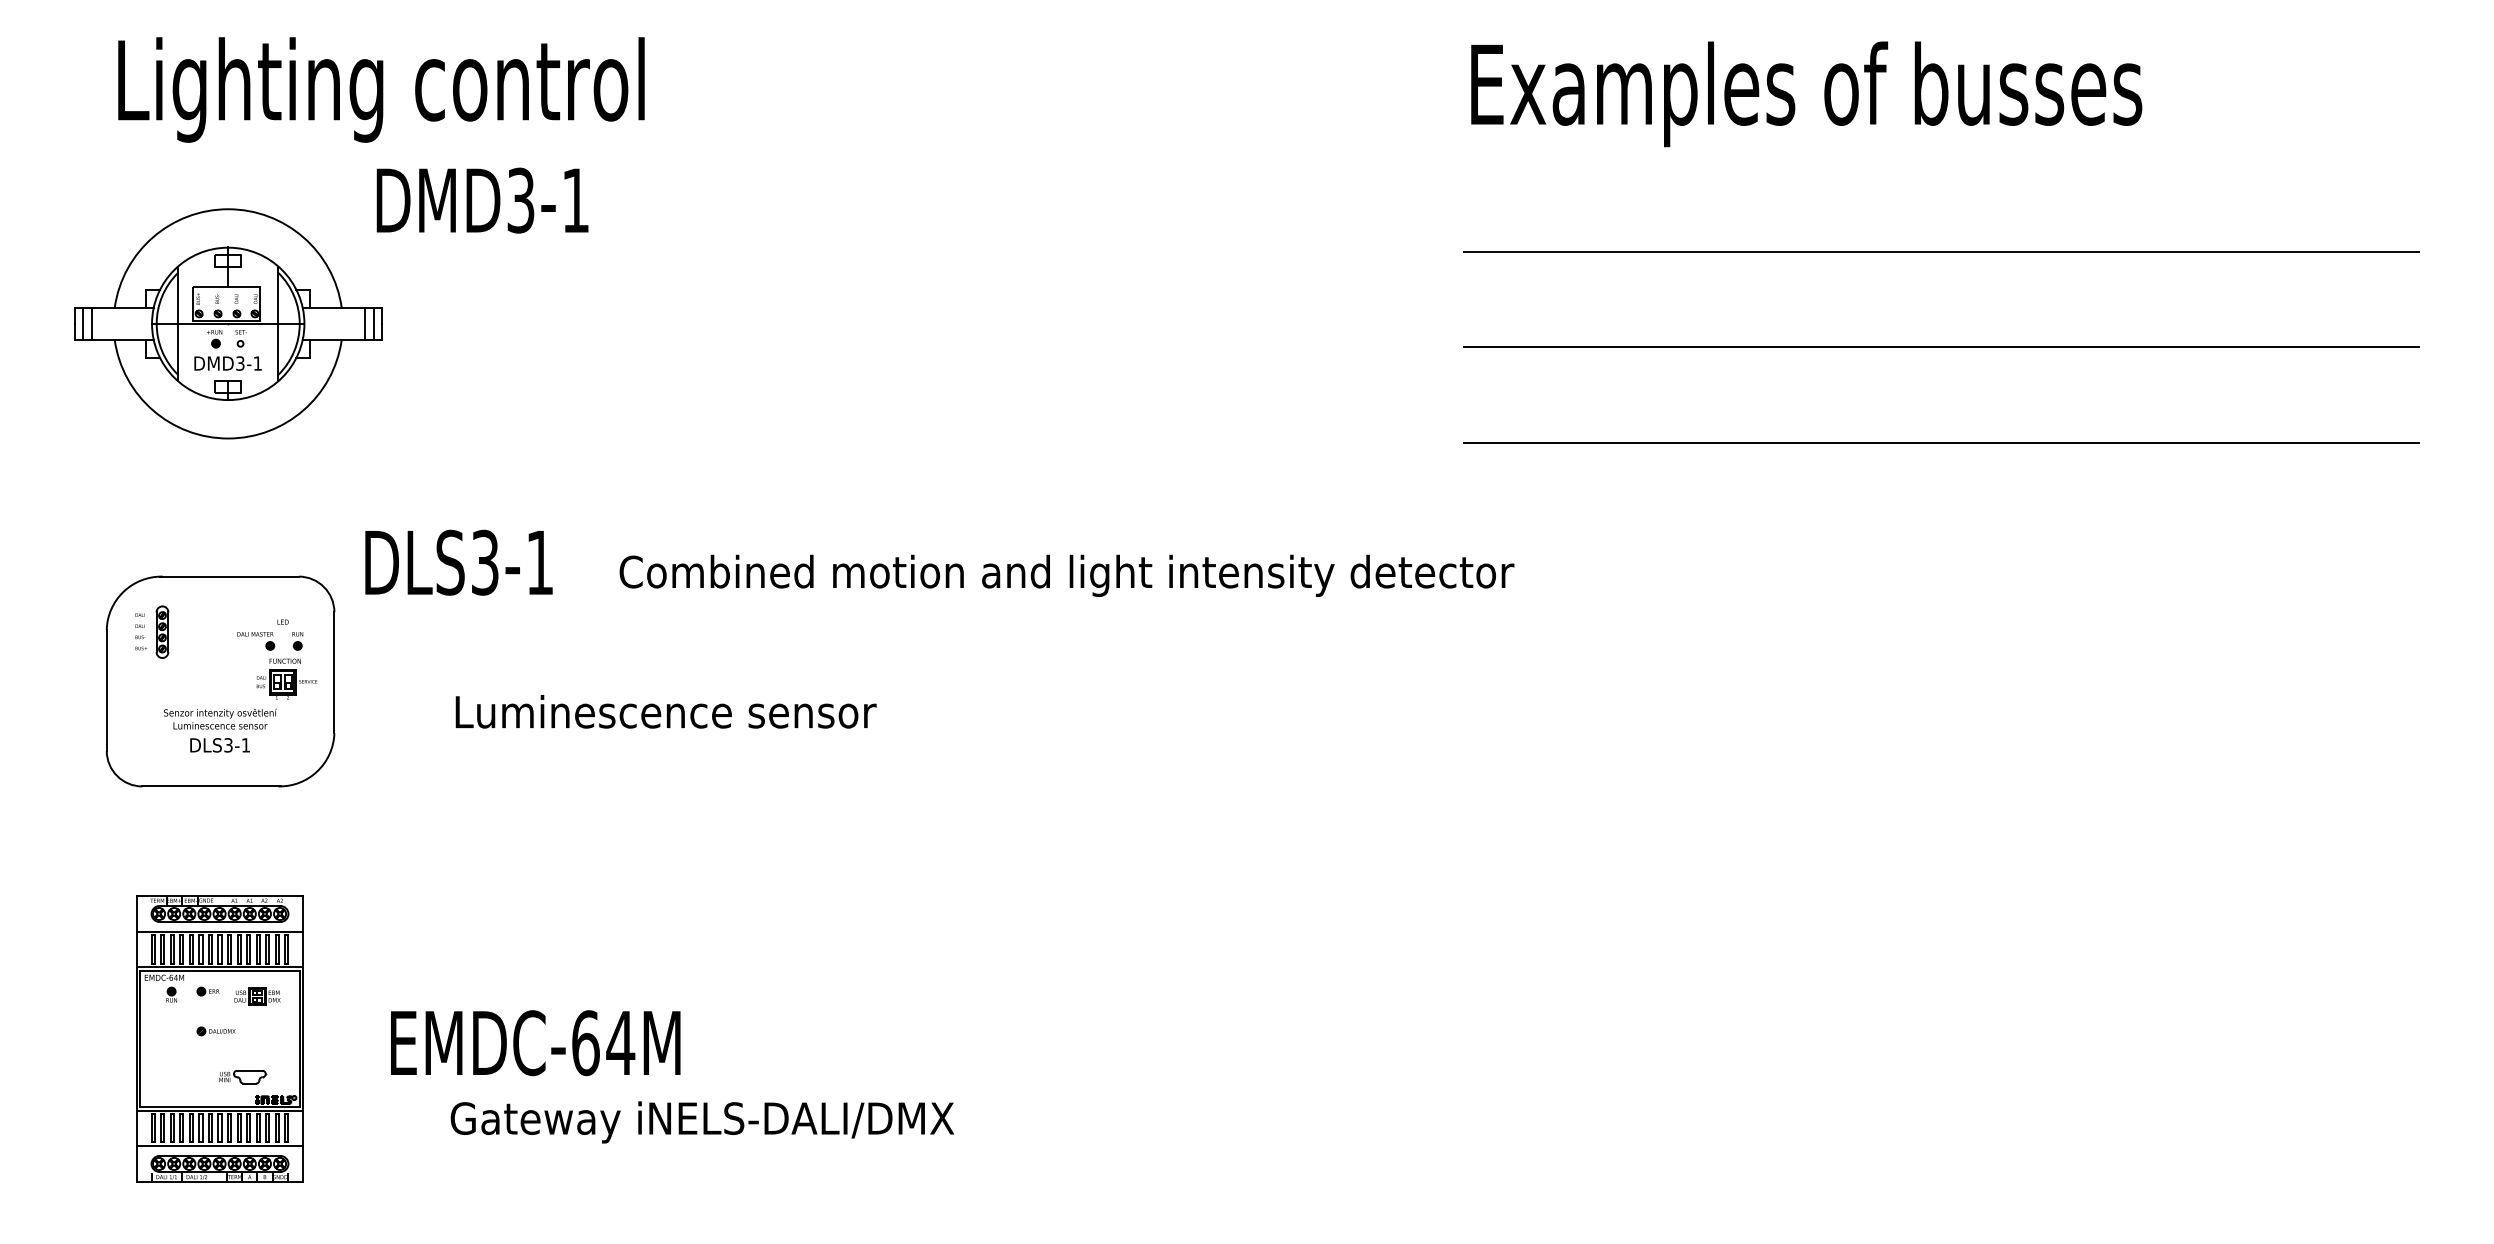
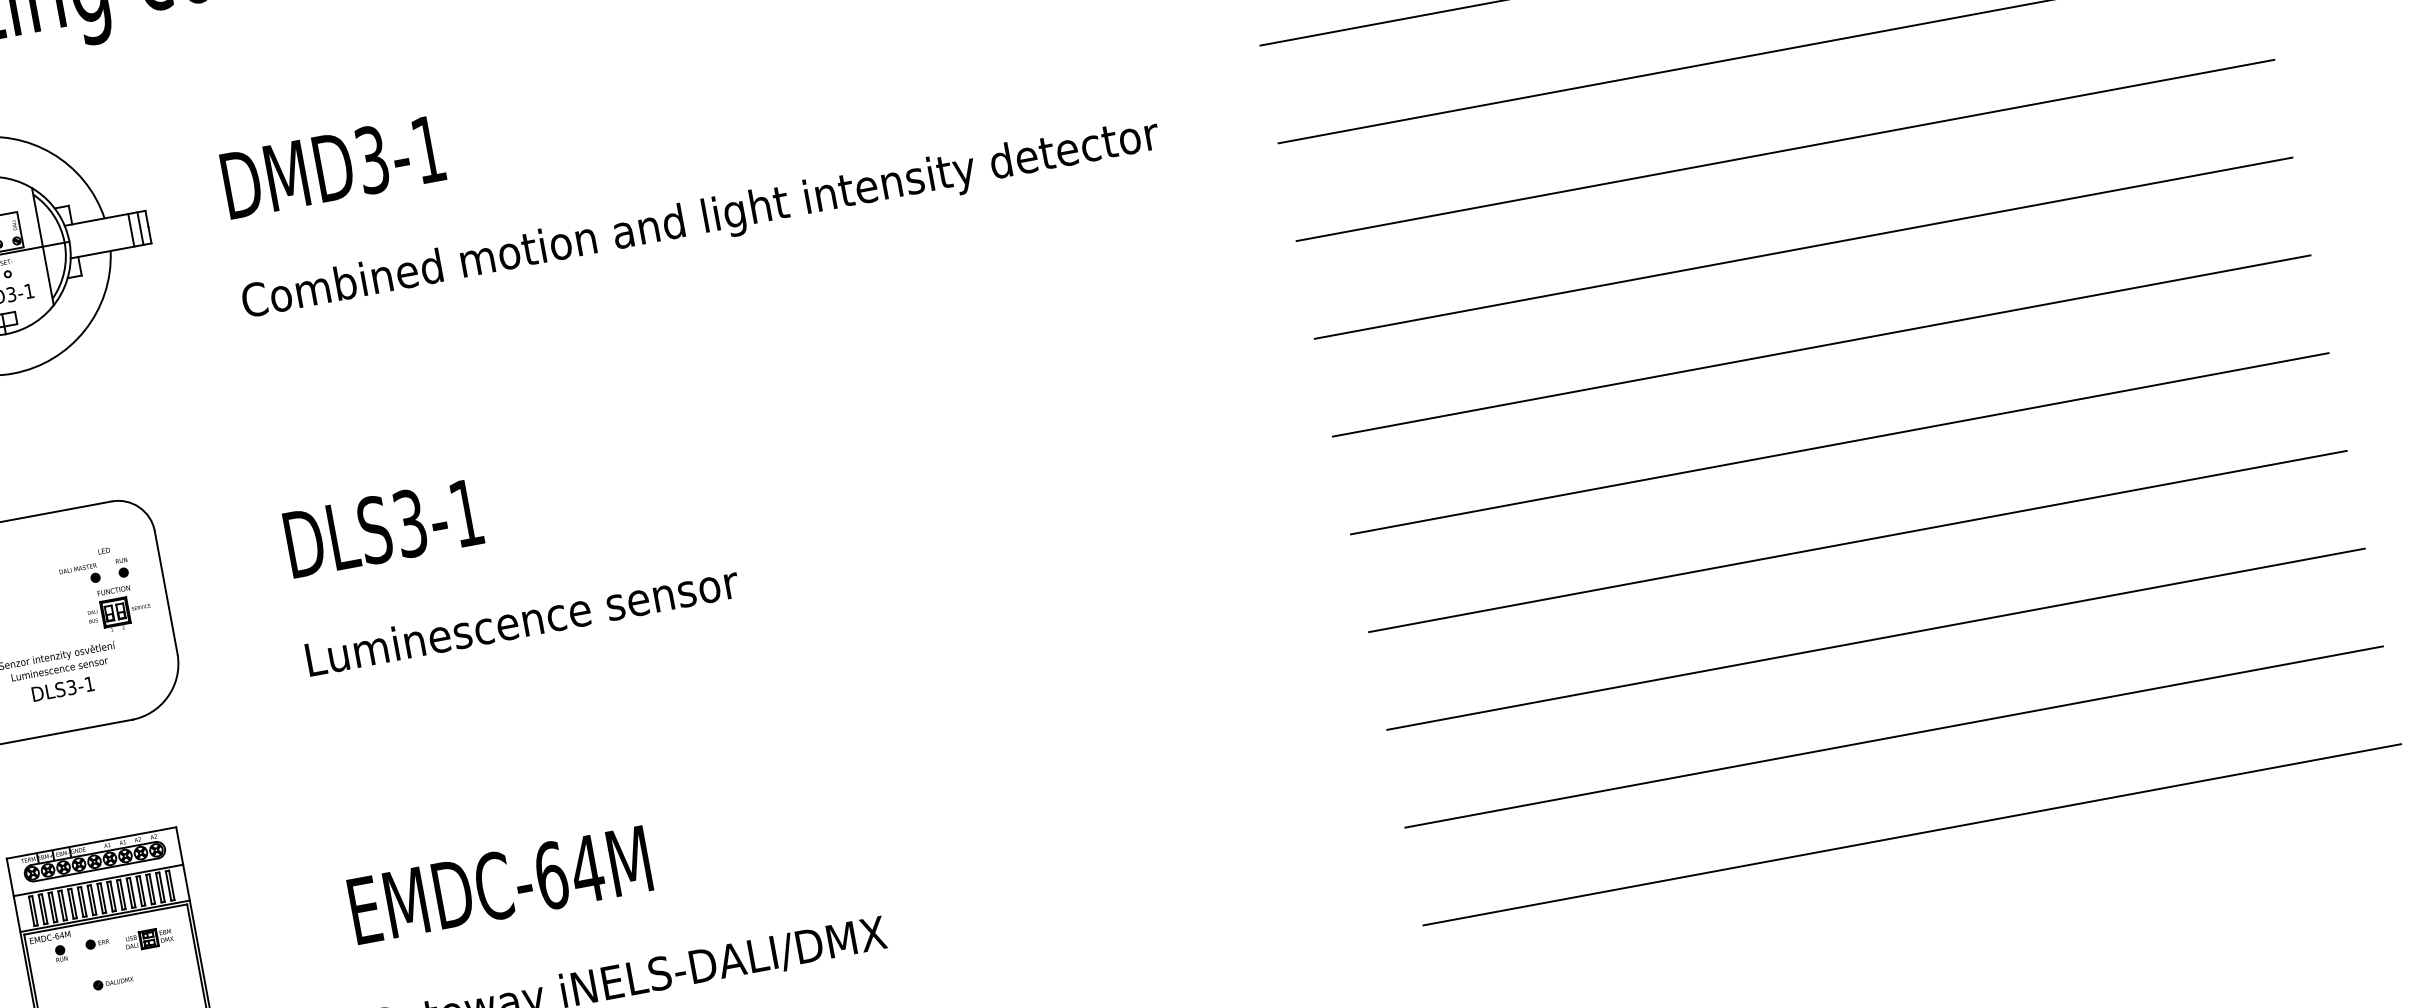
text: (482, 200) -> (333, 167), moved
line: (1941, 538) -> (1785, 150), added
text: (458, 562) -> (383, 528), moved
text: (1066, 575) -> (700, 220), moved
line: (1941, 633) -> (1803, 248), added
text: (665, 711) -> (521, 620), moved
line: (1941, 729) -> (1821, 346), added
line: (1941, 824) -> (1839, 443), added
line: (1941, 920) -> (1857, 541), added
line: (1941, 1015) -> (1875, 639), added
text: (535, 1043) -> (500, 885), moved
line: (1941, 1111) -> (1894, 737), added
line: (1941, 1206) -> (1912, 834), added

